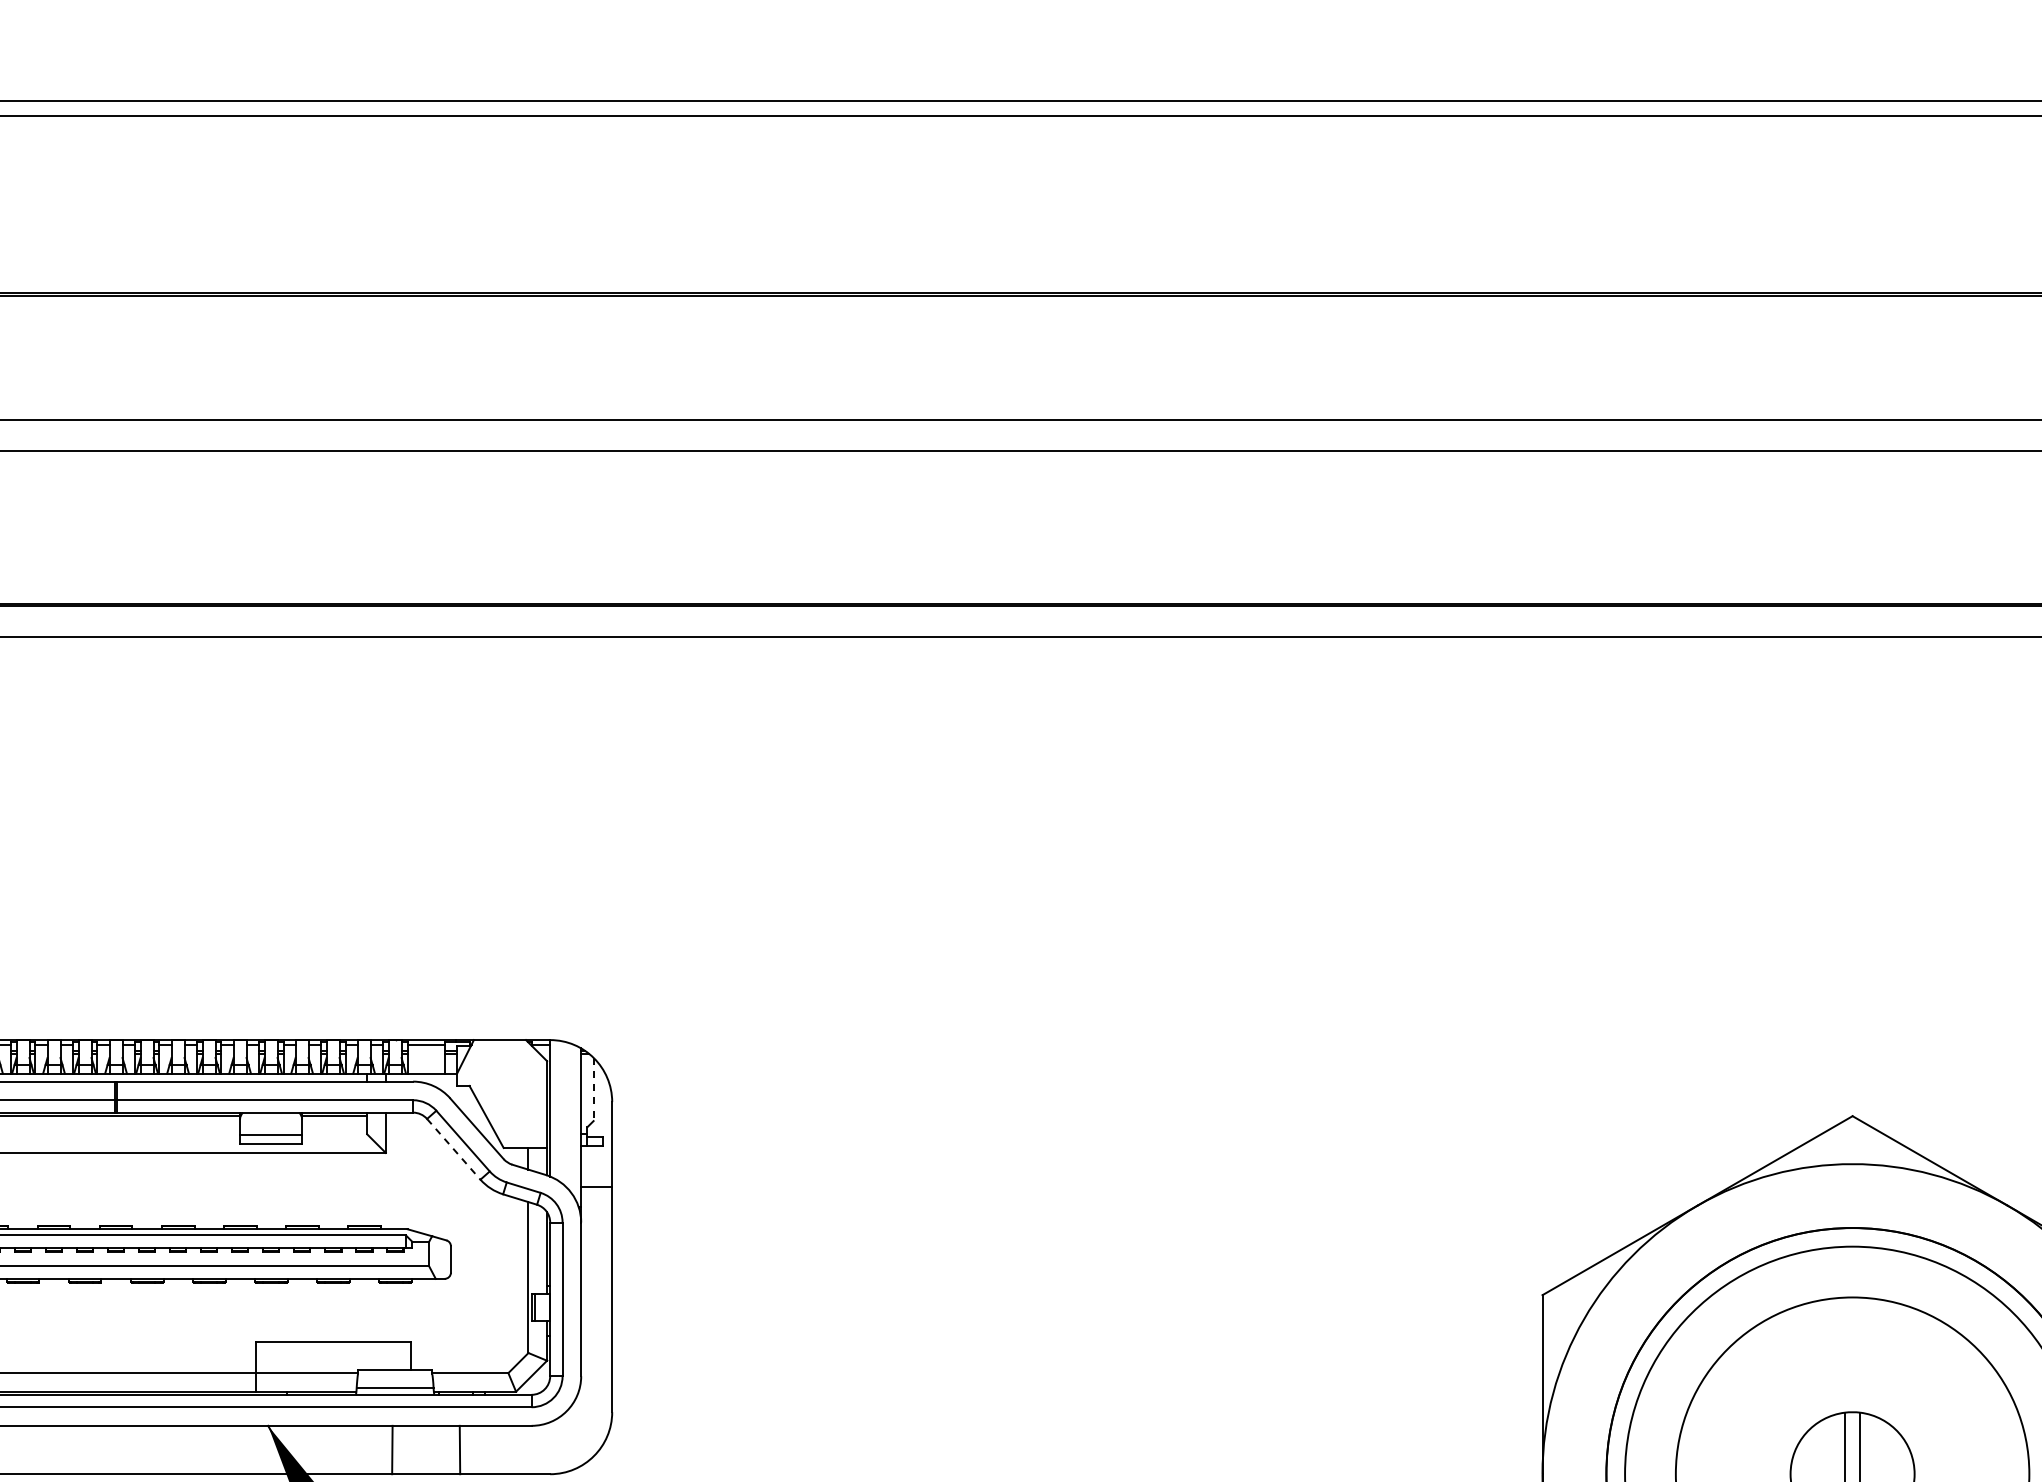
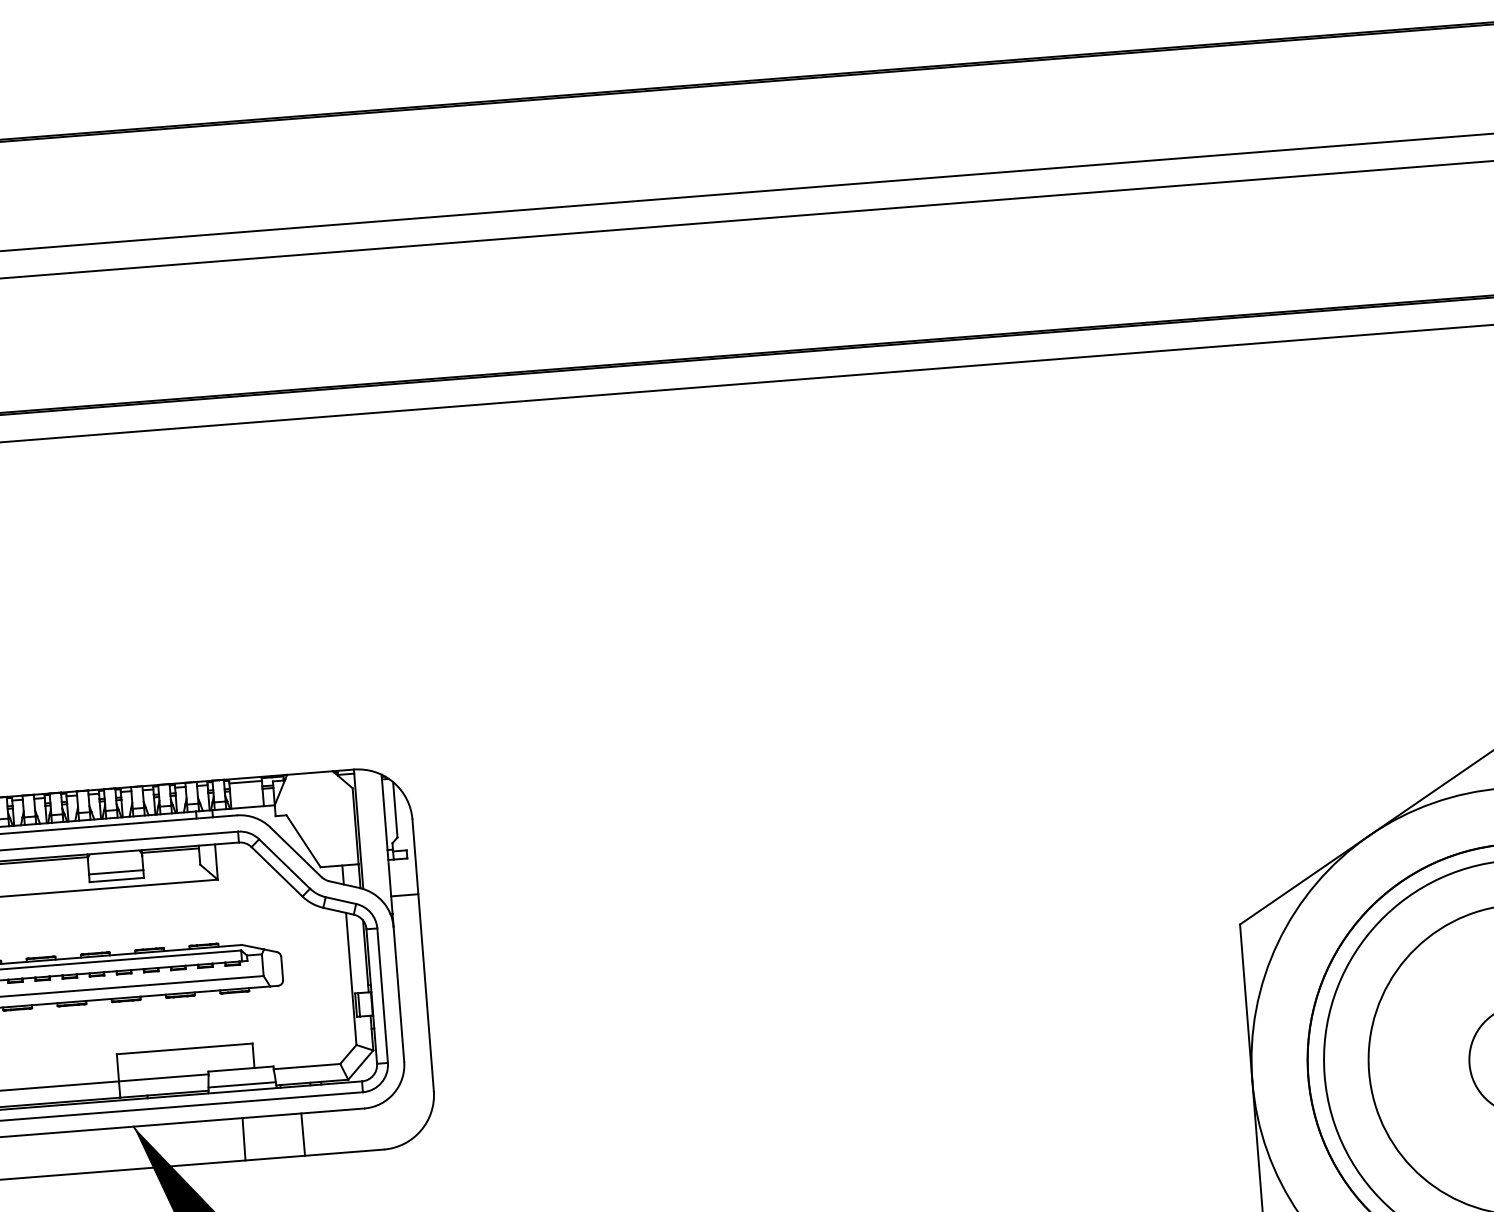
line: (593, 1089) -> (395, 809), dashed -> solid
line: (454, 1149) -> (277, 871), dashed -> solid

